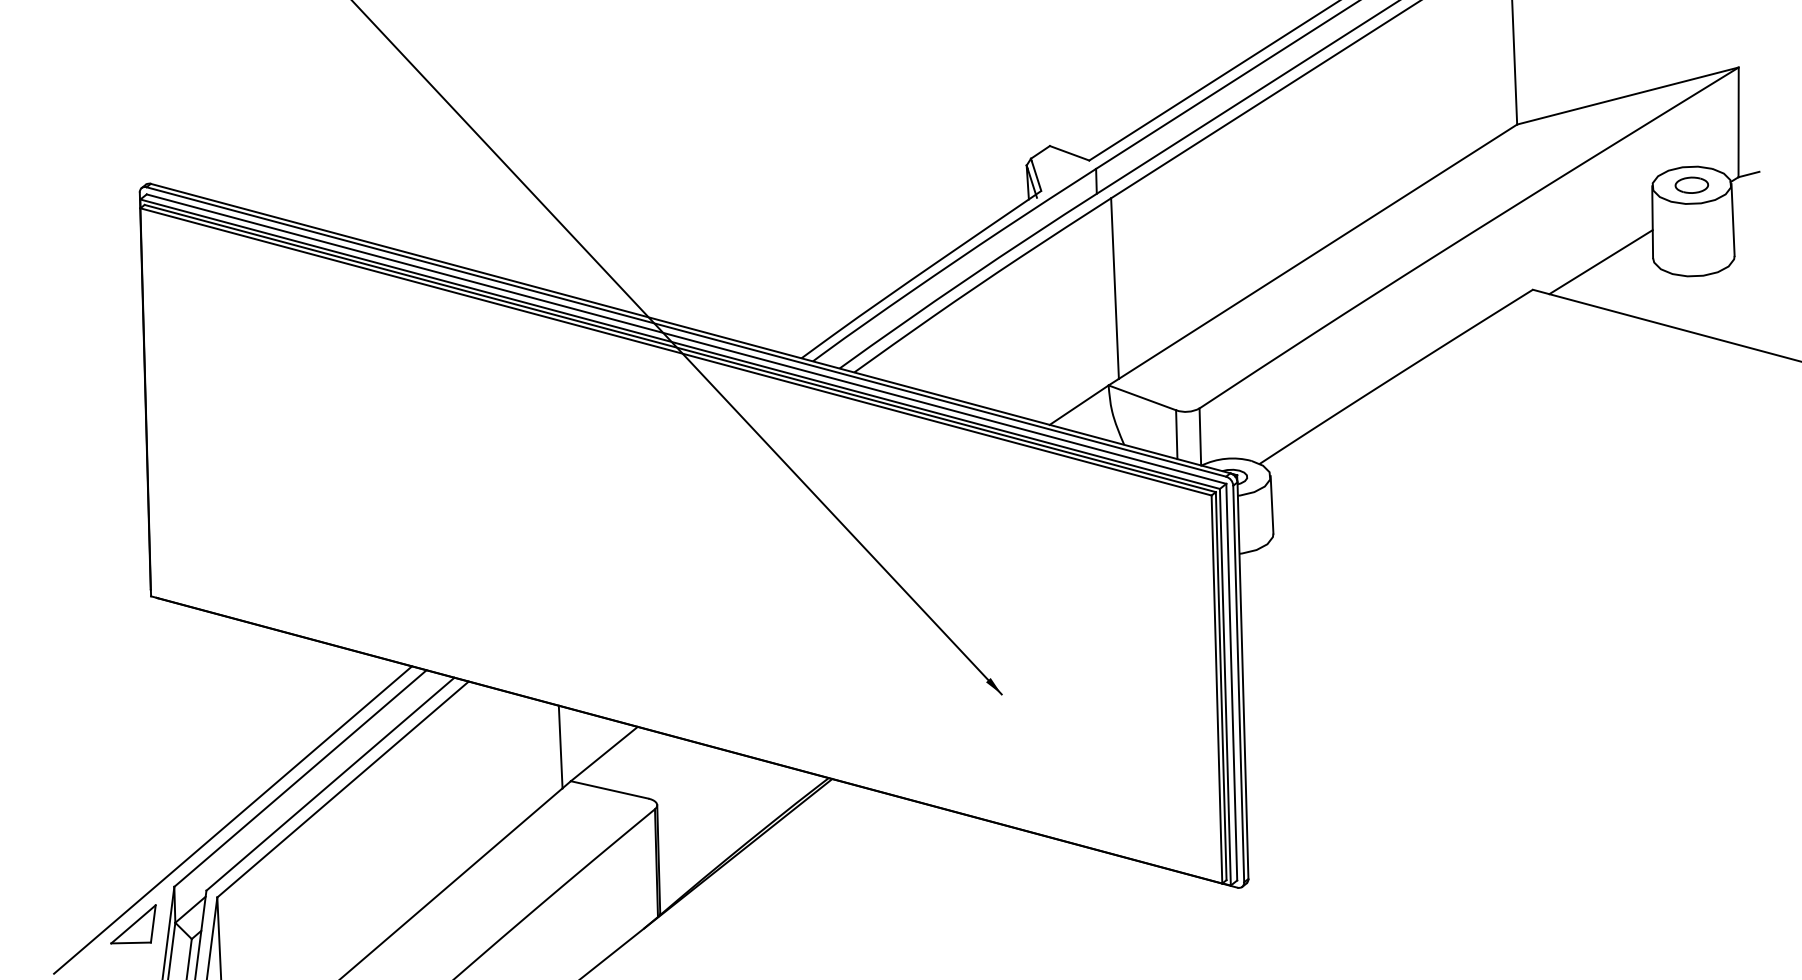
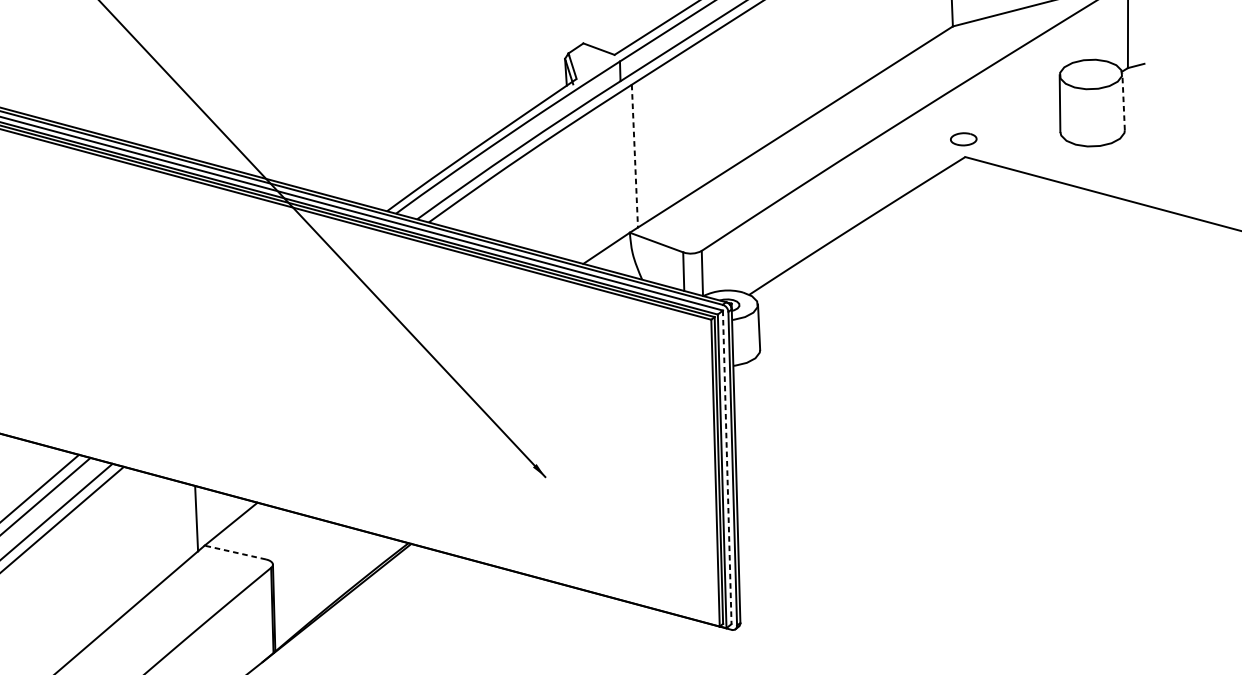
part: (1691, 184) -> (963, 138), moved
line: (1733, 220) -> (1123, 102), solid -> dashed
line: (1600, 262) -> (1018, 135), removed
line: (1115, 289) -> (635, 156), solid -> dashed
line: (1231, 682) -> (727, 467), solid -> dashed
line: (609, 789) -> (235, 552), solid -> dashed

